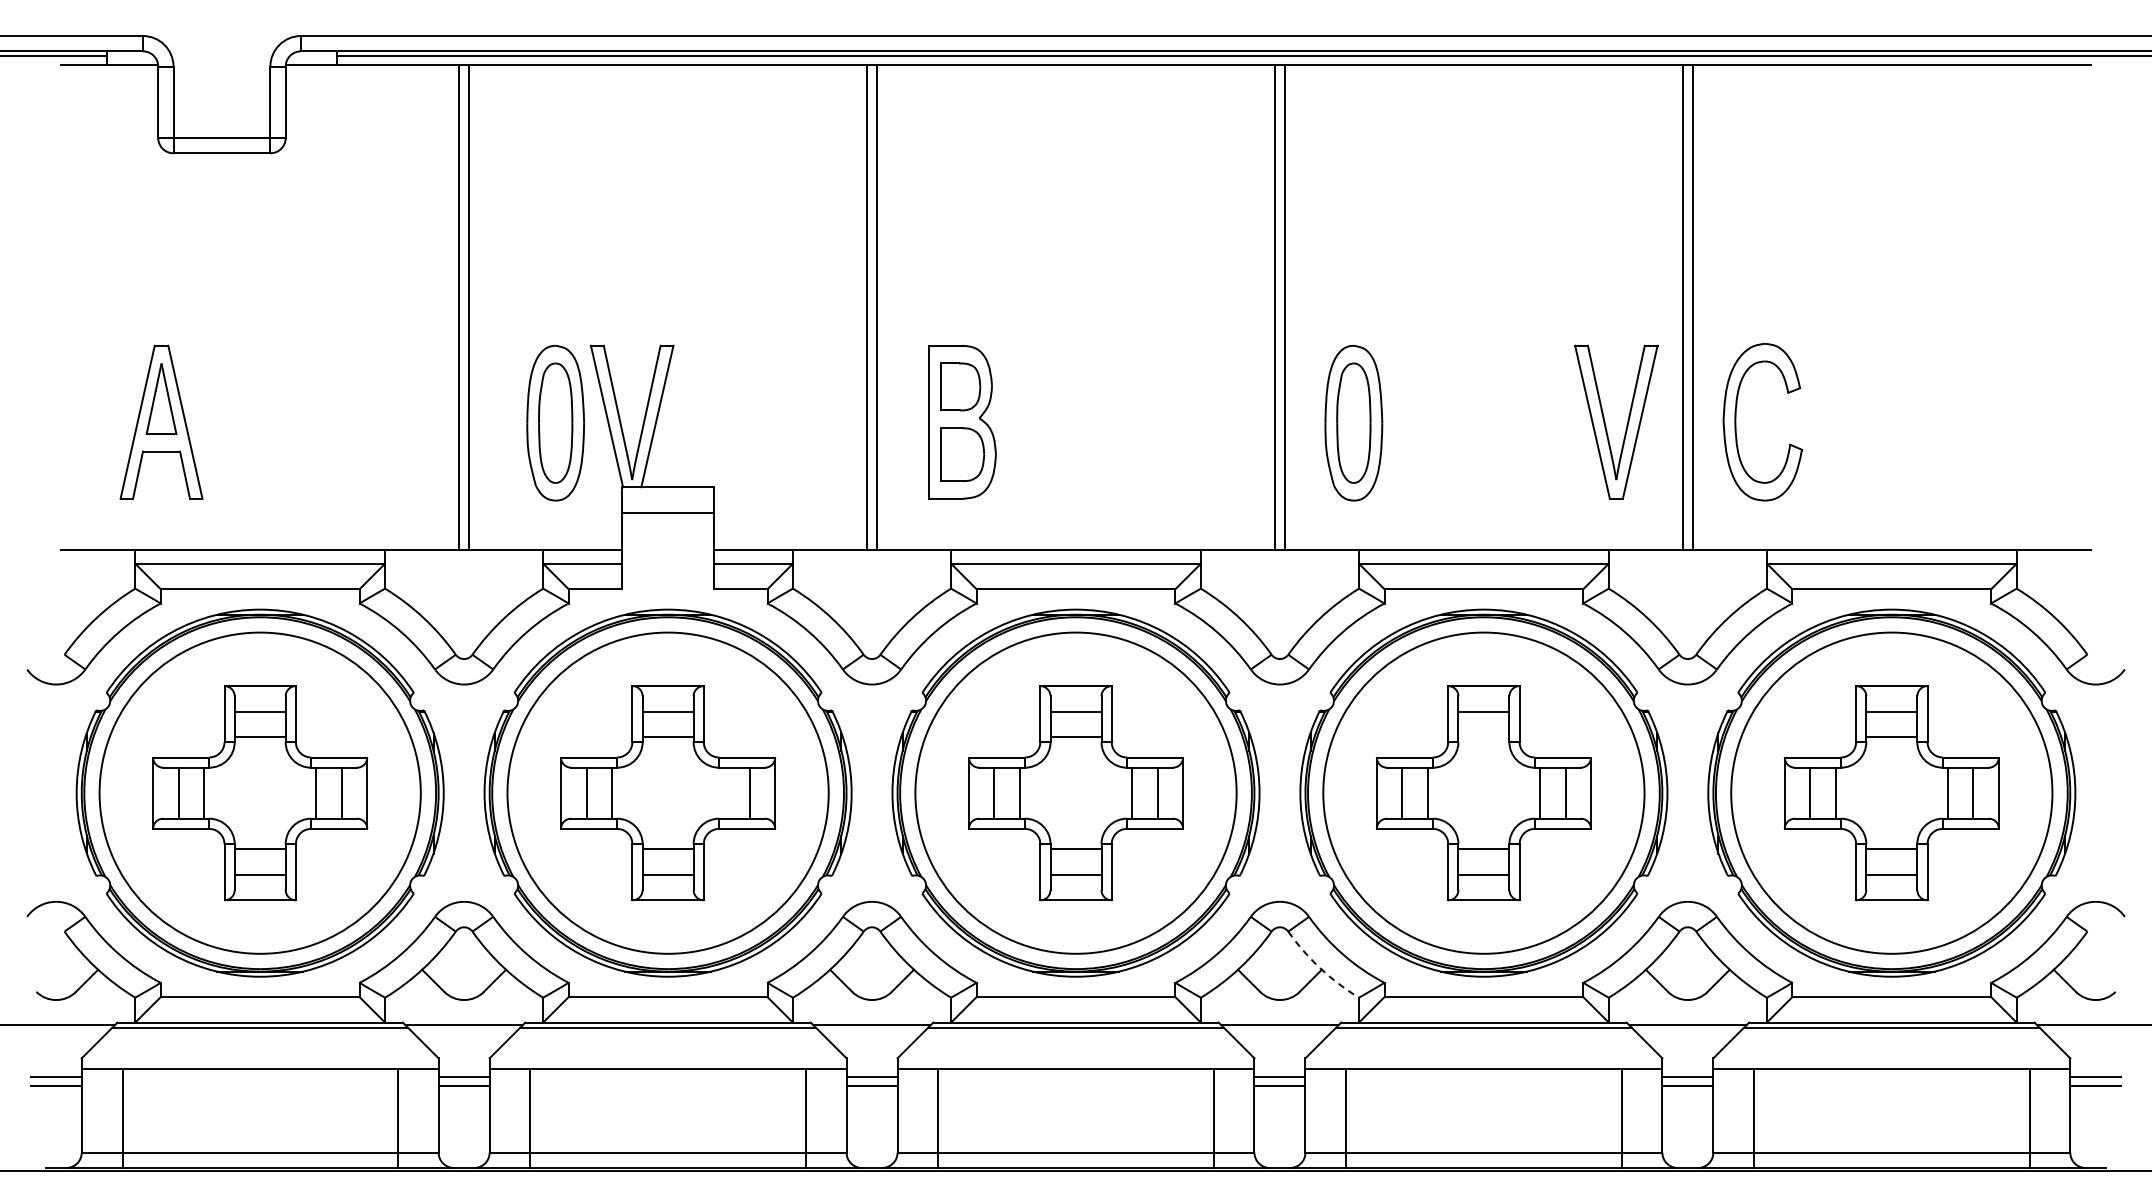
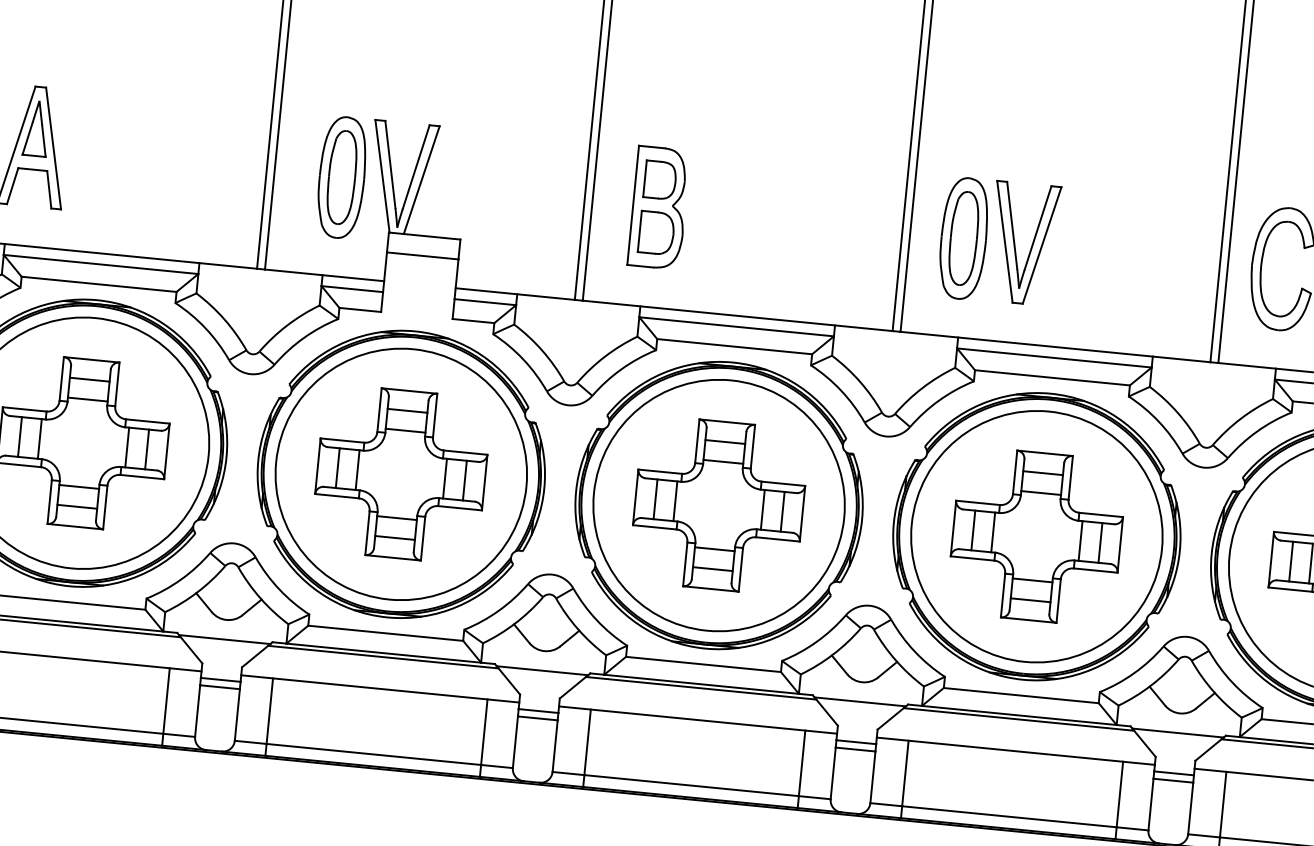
part: (1626, 424) -> (1031, 246), moved
line: (1483, 737) -> (1040, 493), added
line: (724, 792) -> (445, 478), added
arc: (1320, 968) -> (896, 660), dashed -> solid

